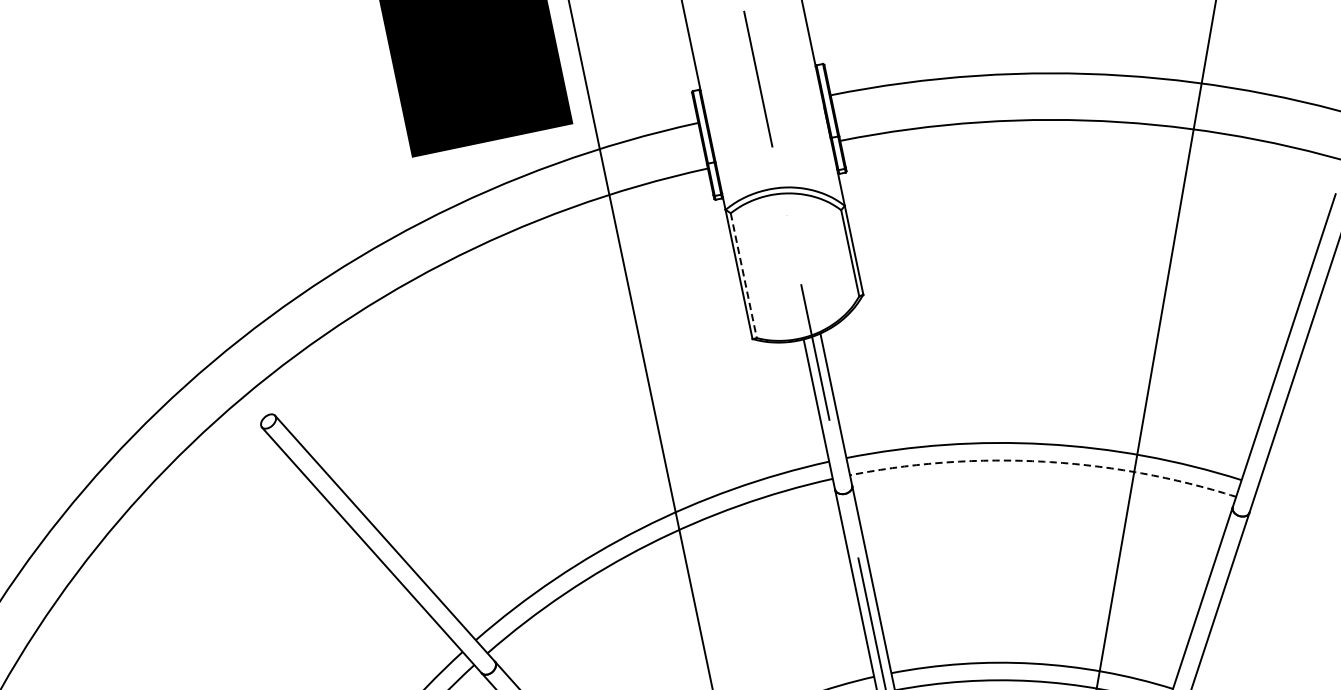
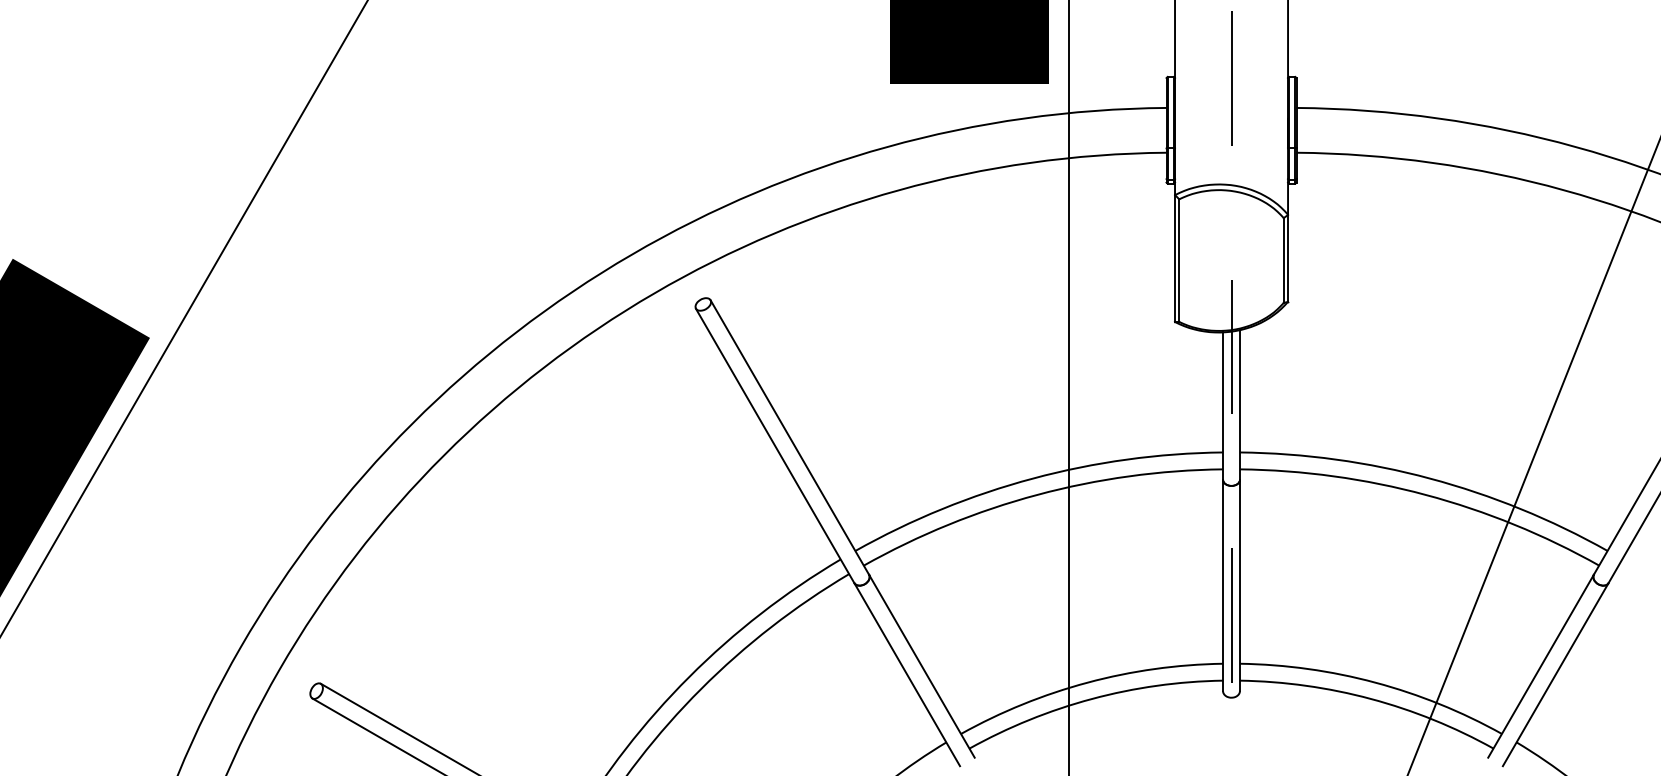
line: (744, 276) -> (1179, 261), dashed -> solid
arc: (1044, 461) -> (1425, 494), dashed -> solid

